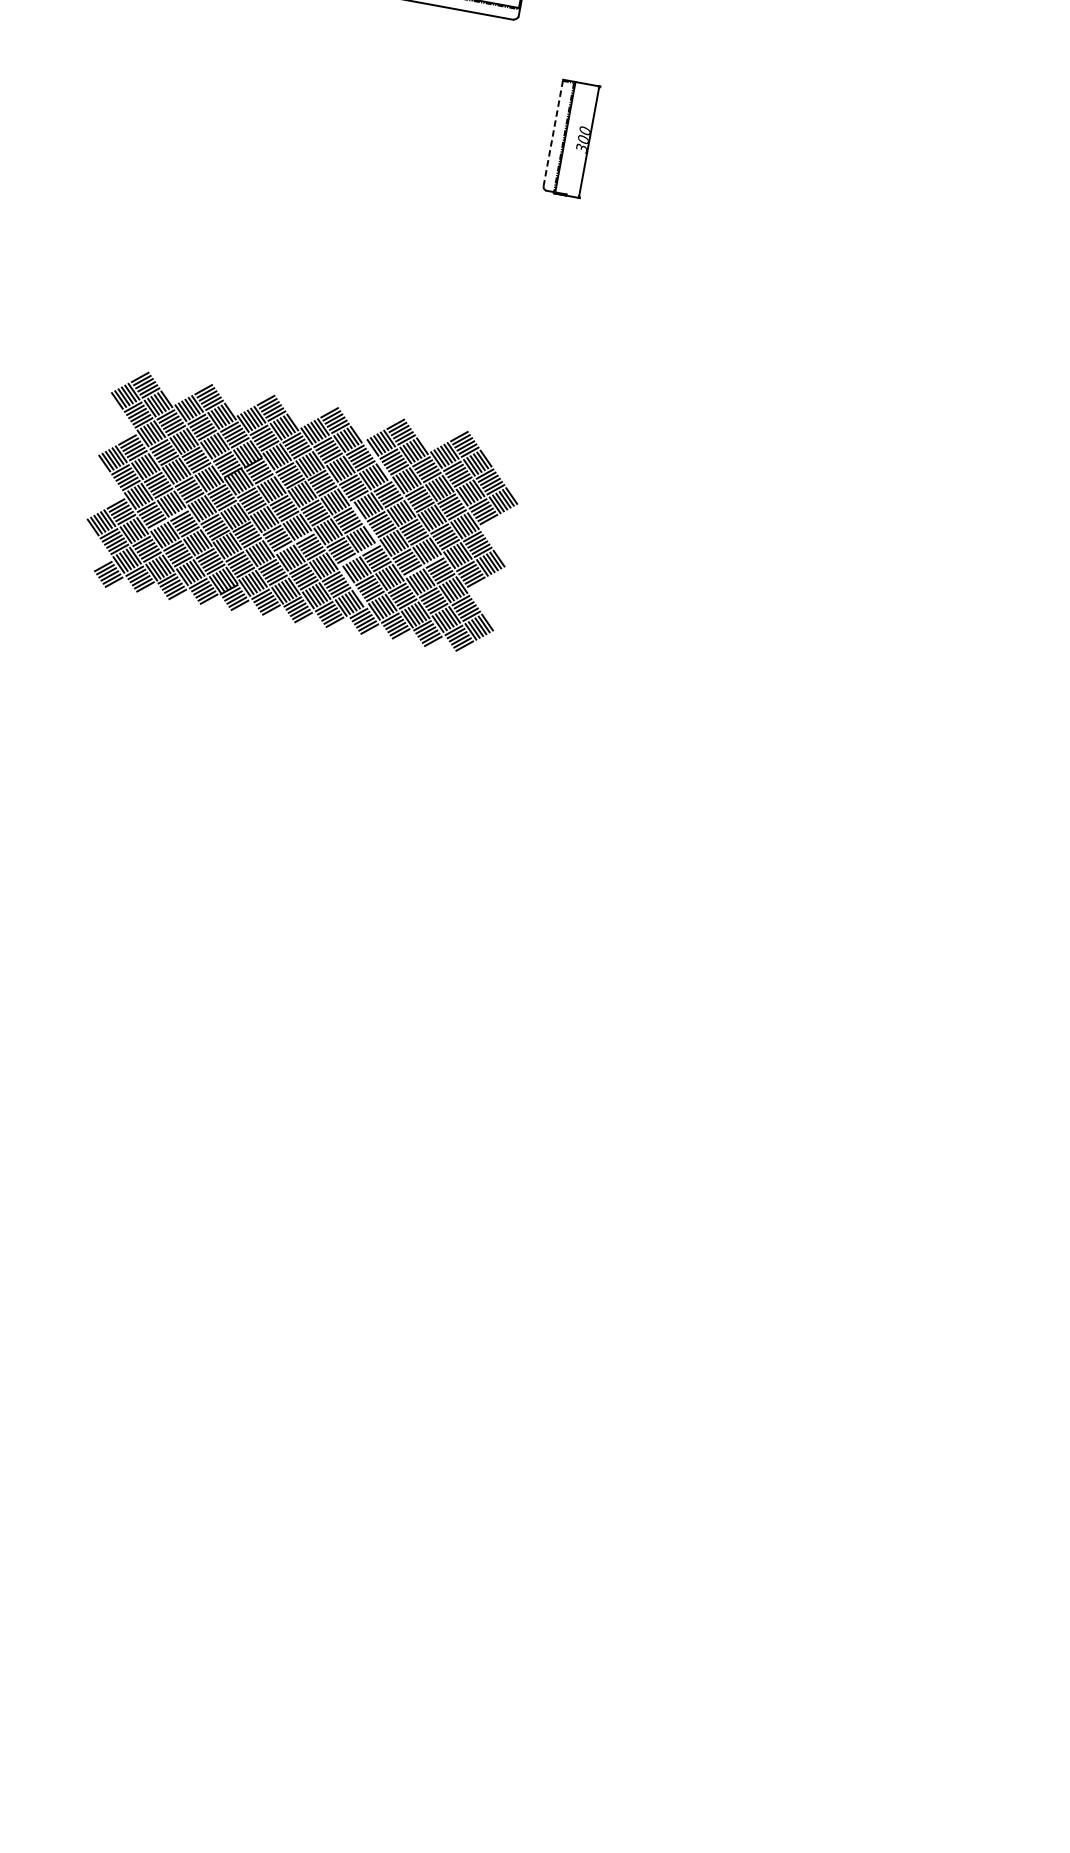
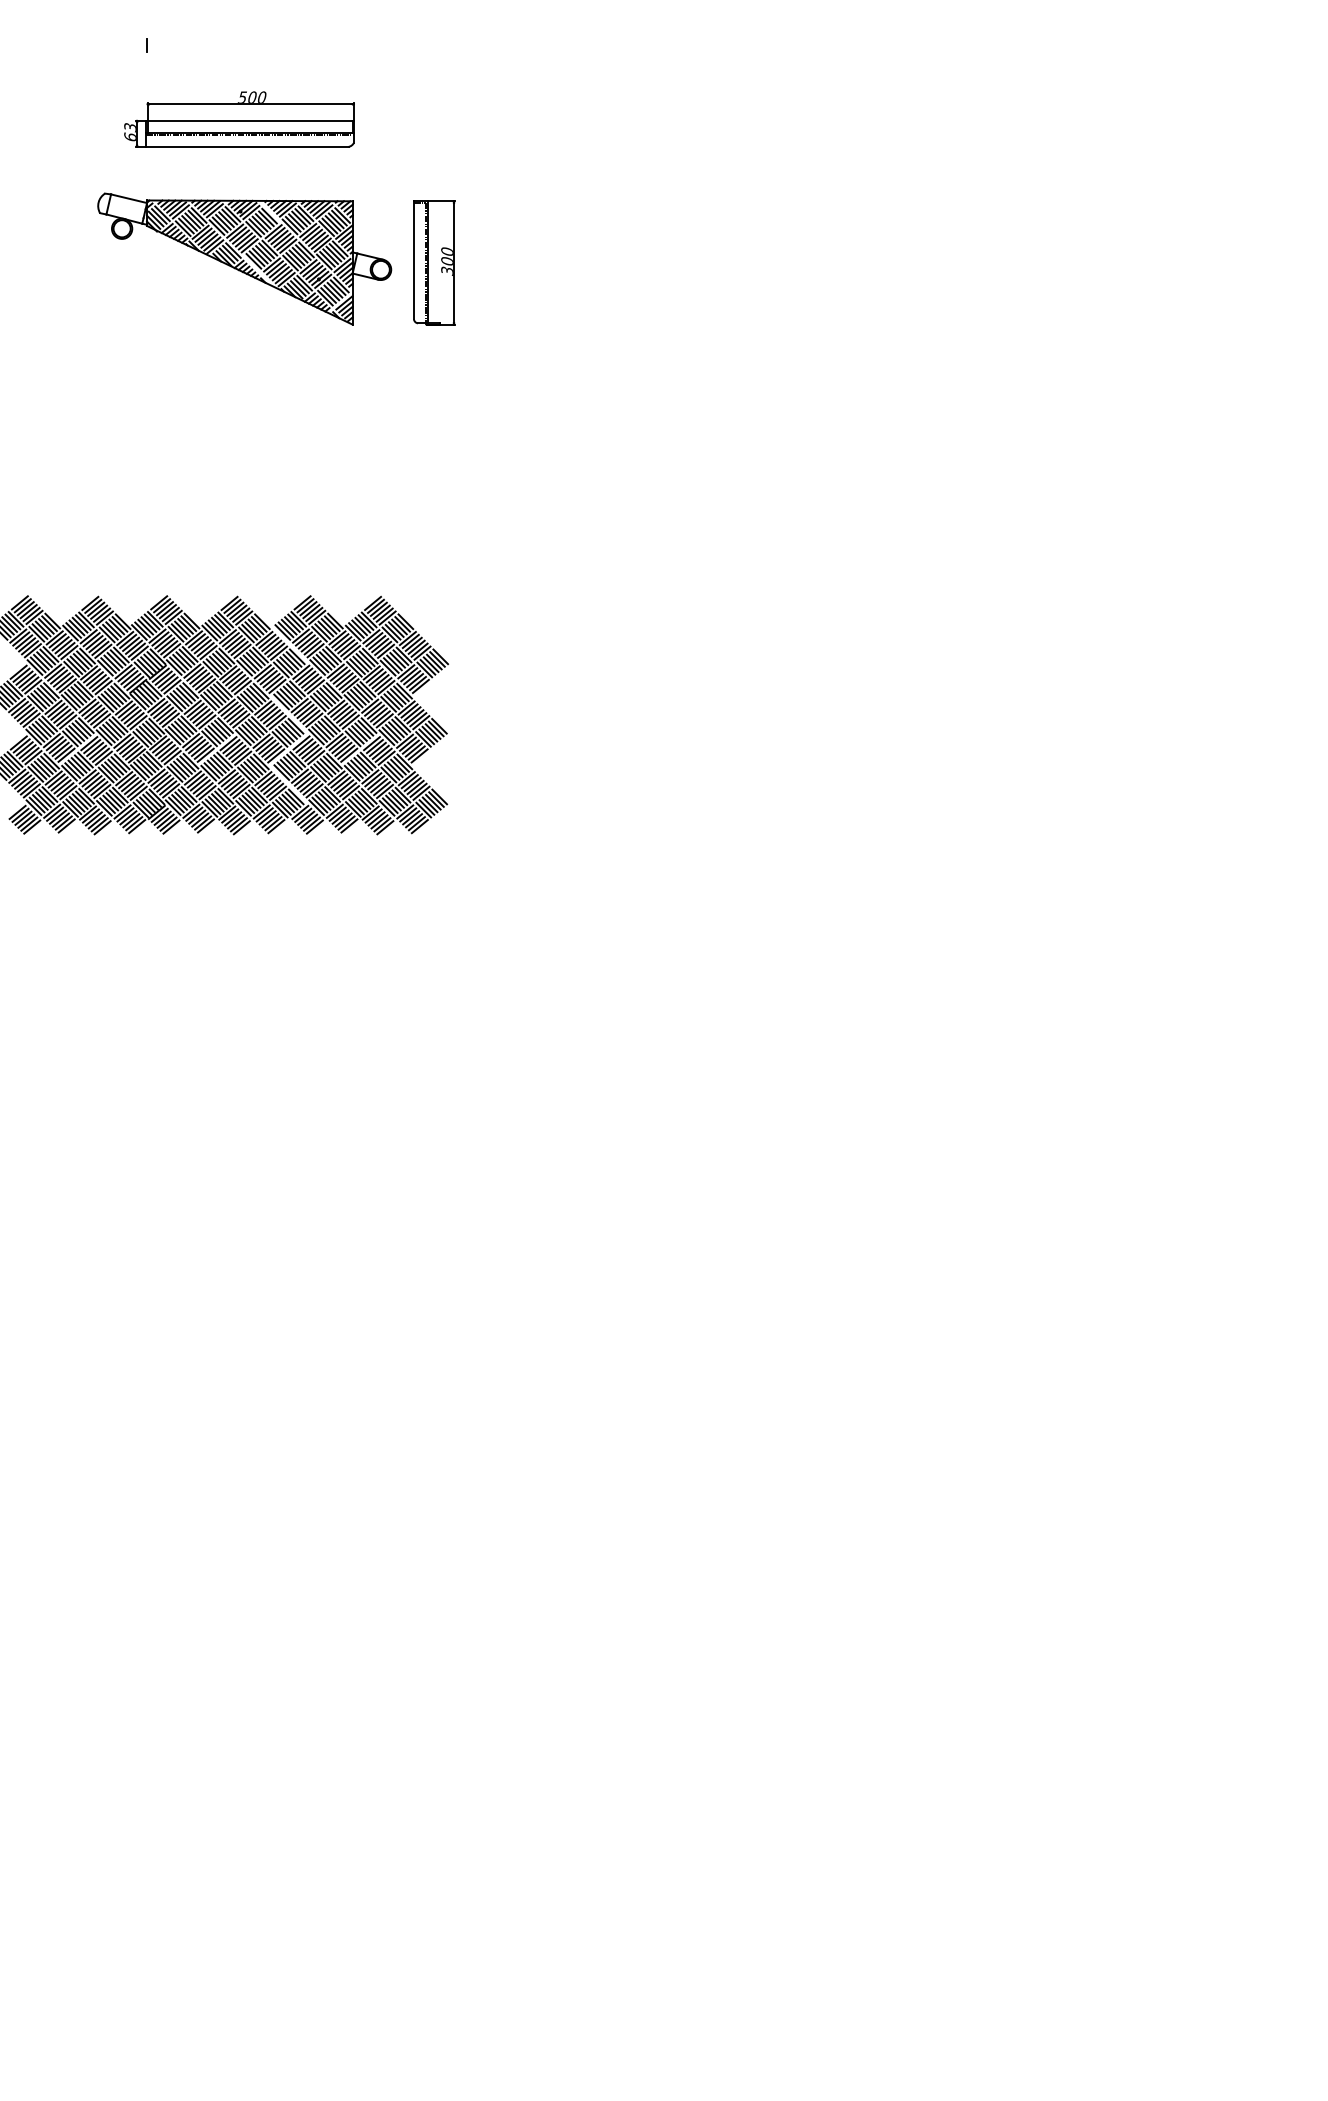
part: (400, 103) -> (244, 258), added
line: (552, 133) -> (413, 260), dashed -> solid

